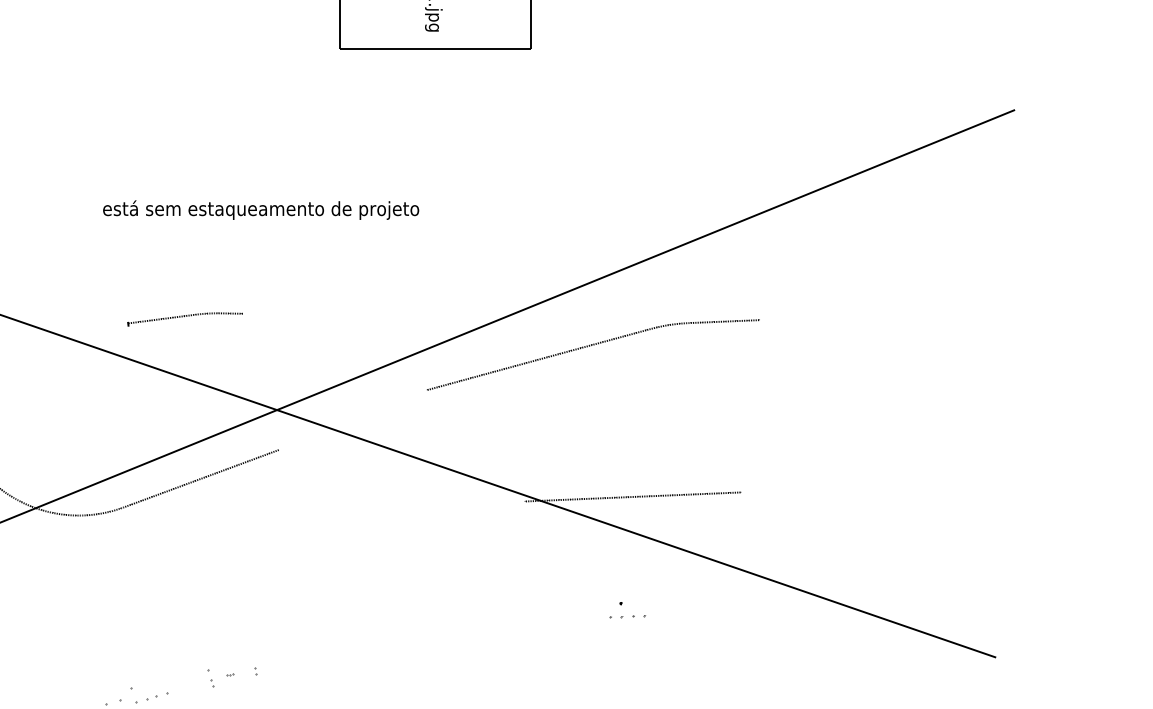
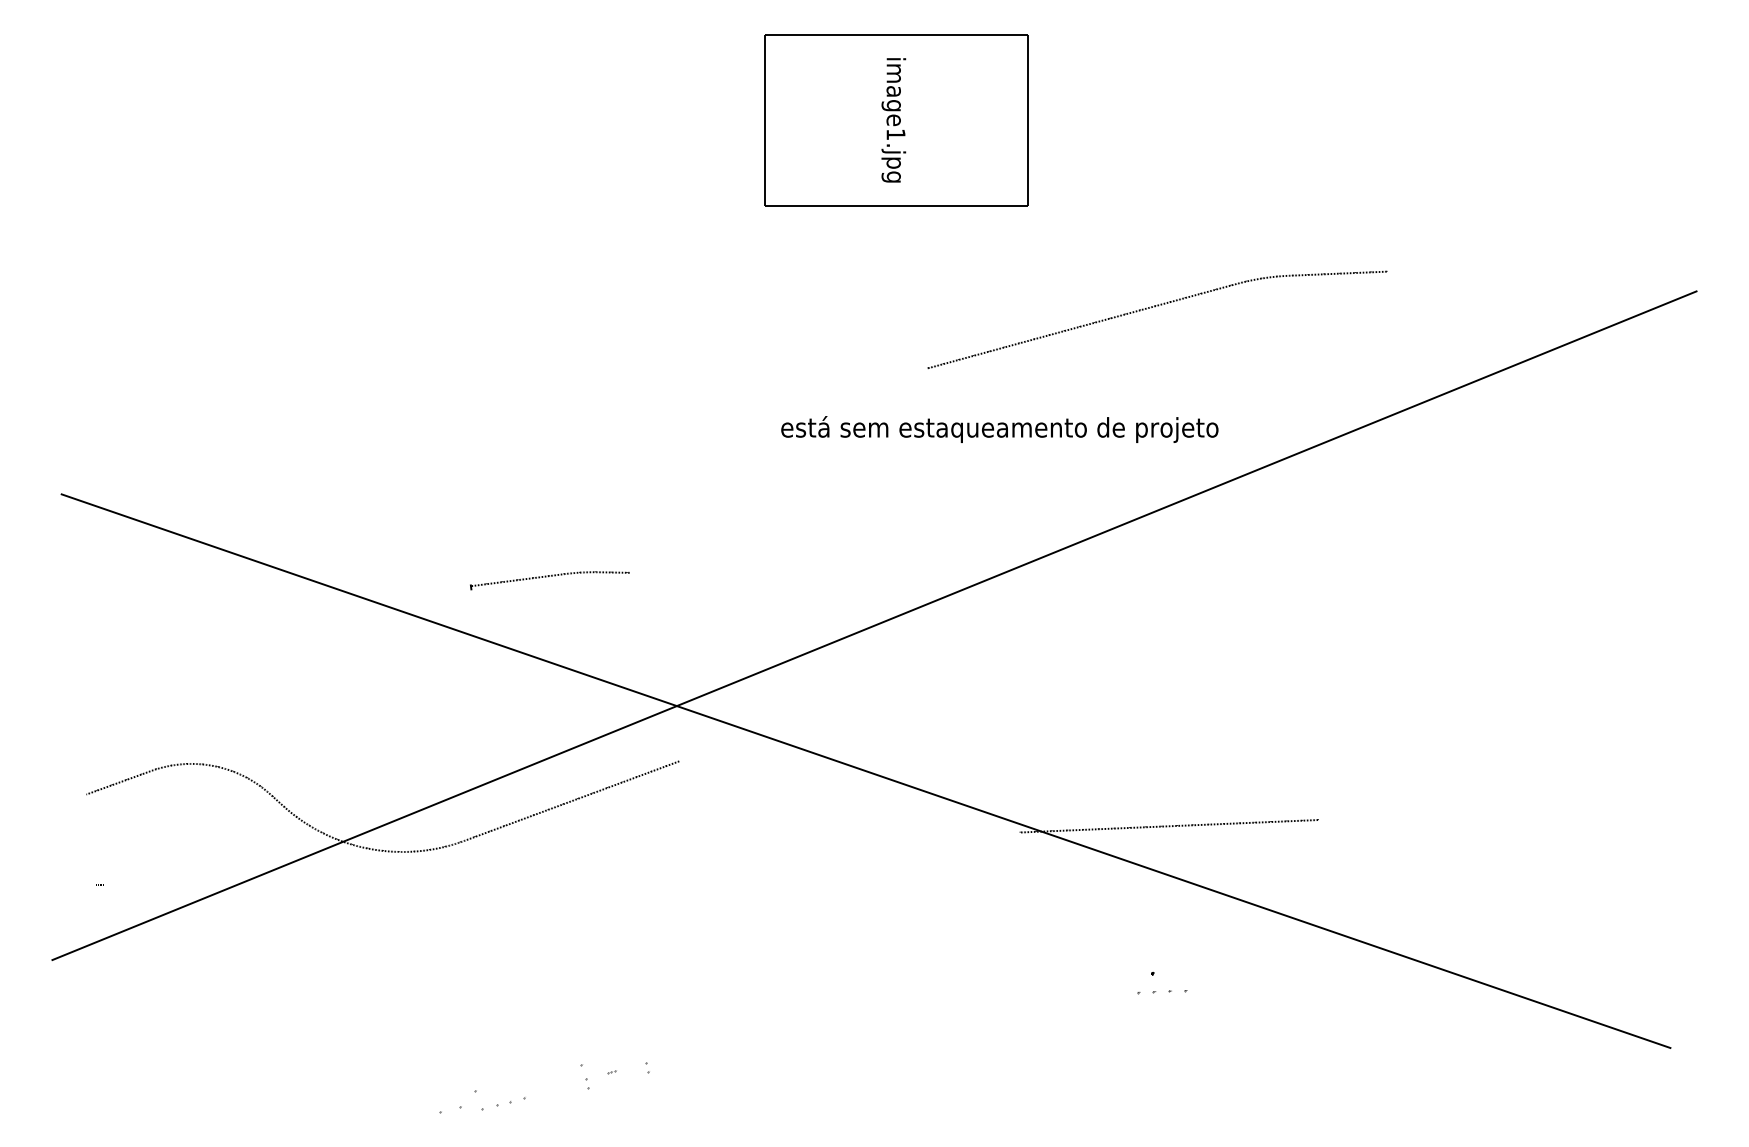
text: (260, 210) -> (999, 429), moved
part: (591, 346) -> (1155, 307), moved

